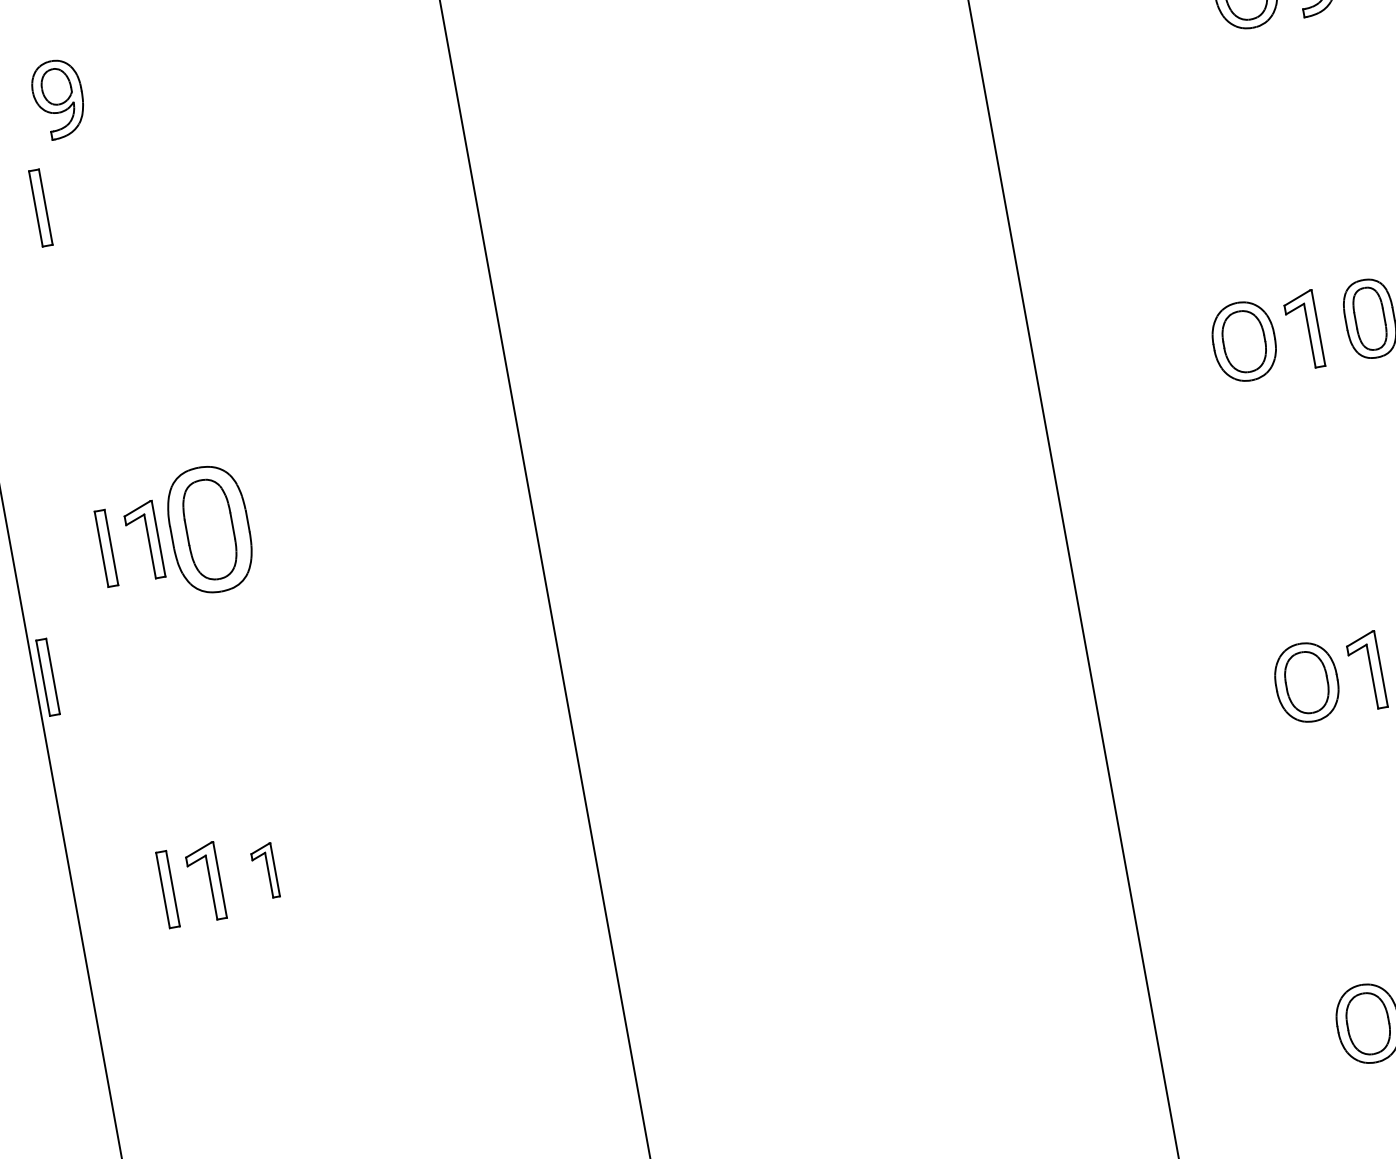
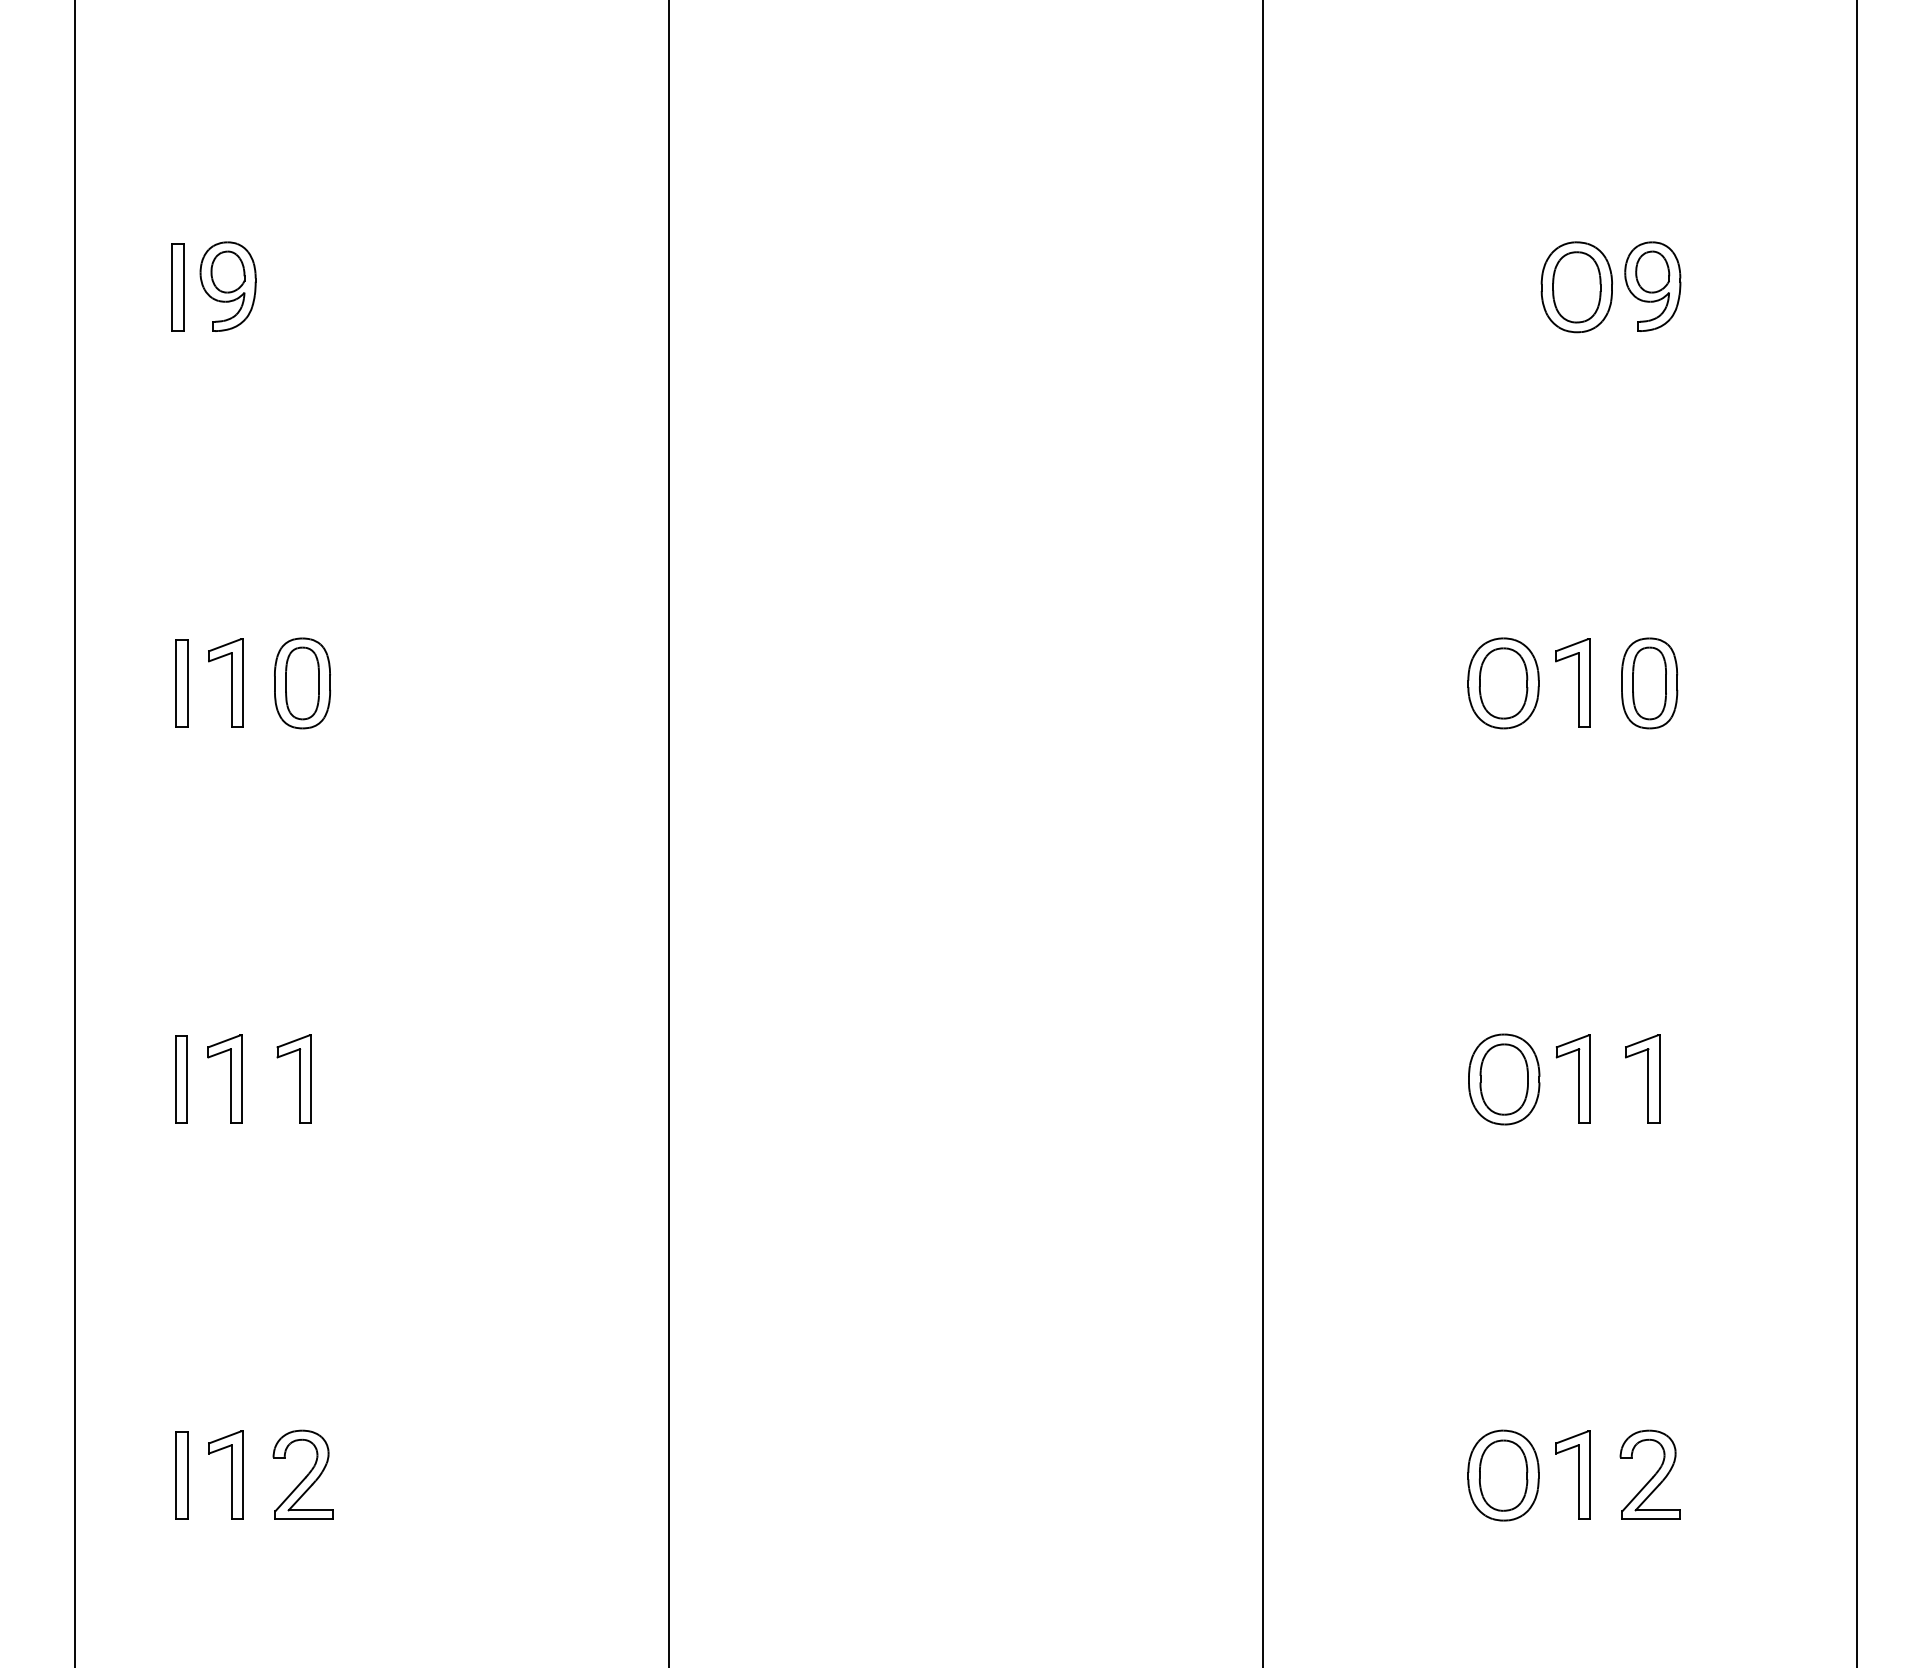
part: (58, 99) -> (227, 286), moved
part: (210, 529) -> (302, 683), size x0.62
part: (47, 677) -> (89, 816), removed
part: (264, 871) -> (293, 1078), size x1.43

